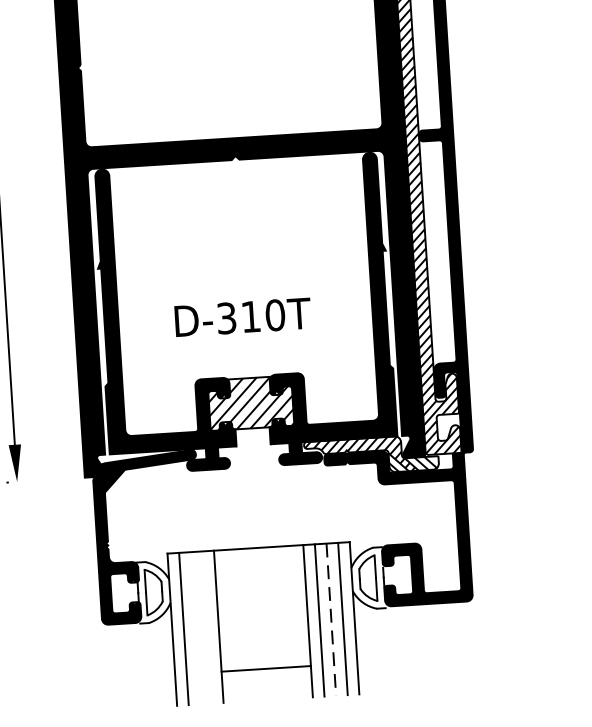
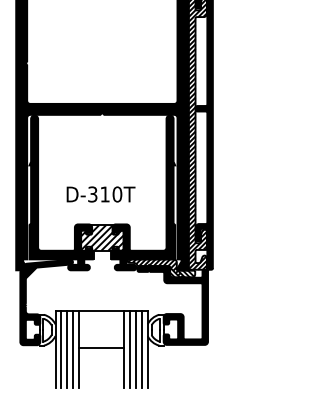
line: (330, 619) -> (135, 349), dashed -> solid
line: (207, 626) -> (73, 349), added
line: (195, 627) -> (67, 349), added
line: (266, 668) -> (101, 348), moved

